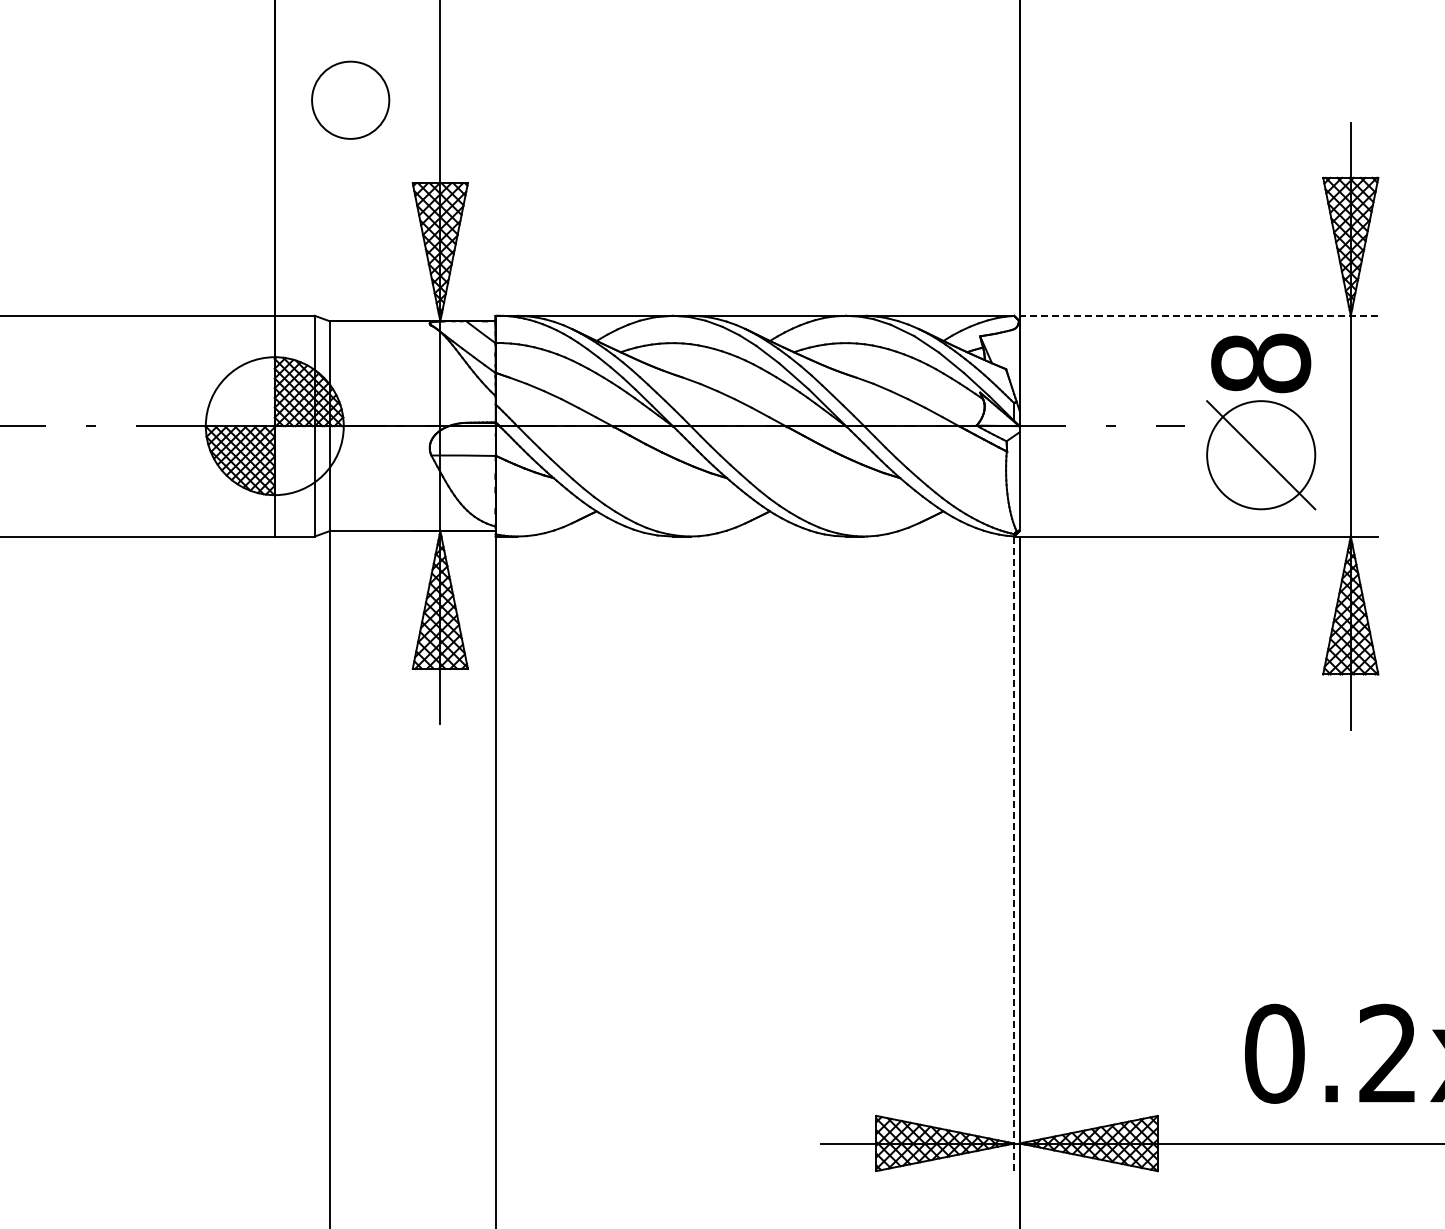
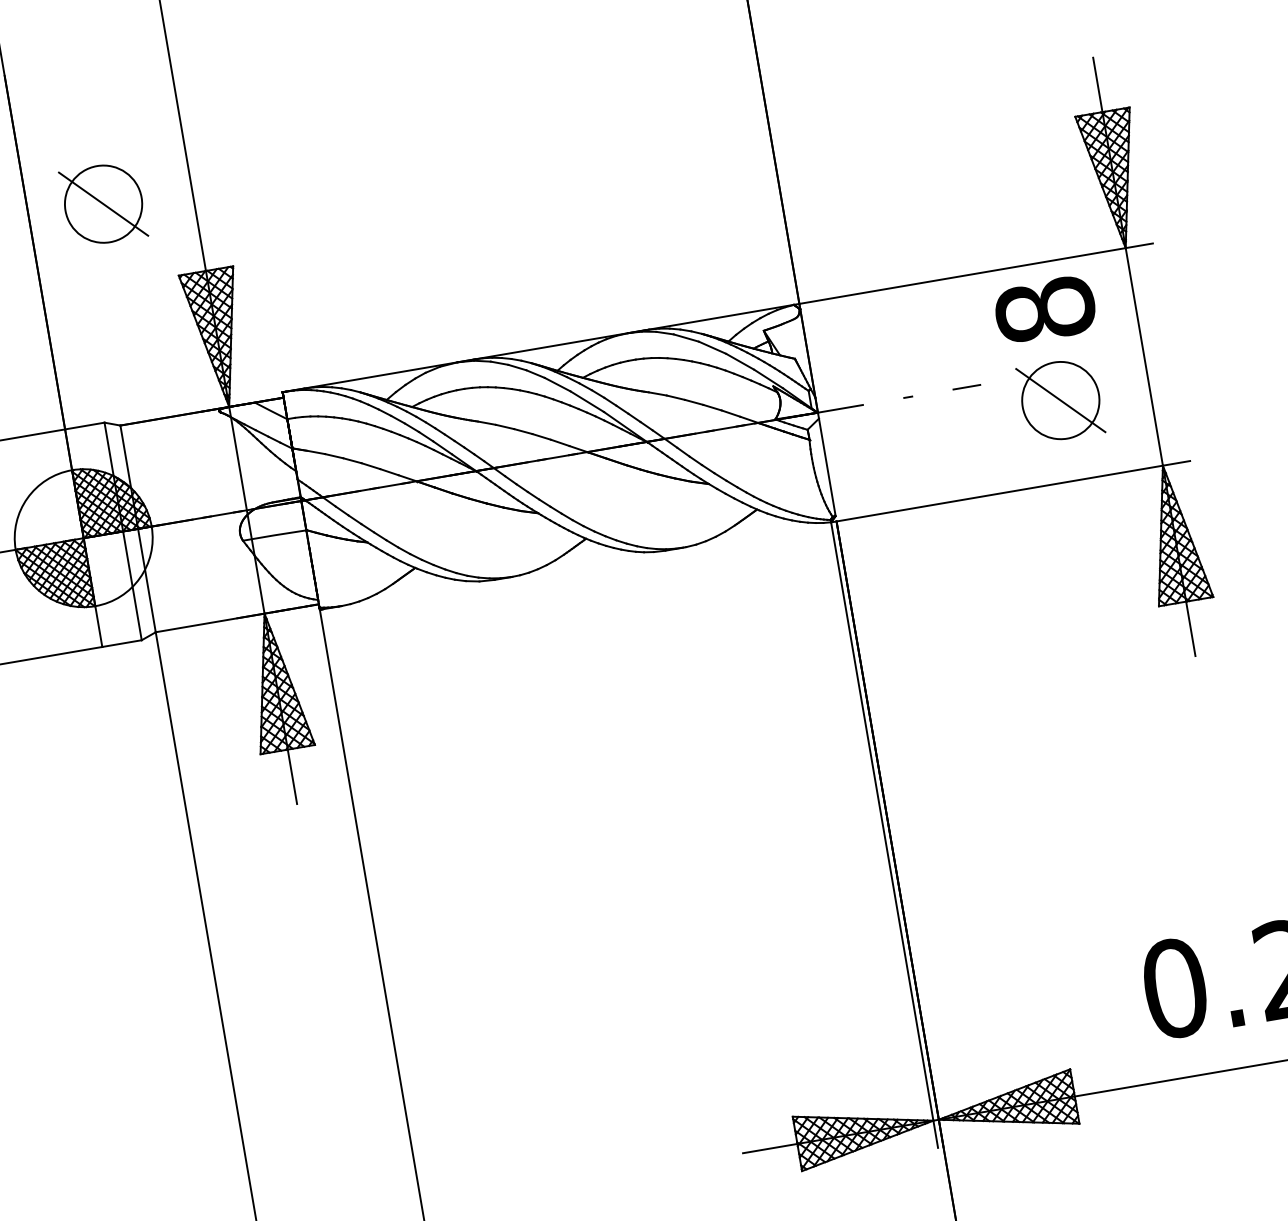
line: (350, 99) -> (103, 203), added
line: (1195, 315) -> (972, 273), dashed -> solid
part: (1260, 454) -> (1060, 400), size x0.71
line: (1014, 854) -> (884, 835), dashed -> solid

